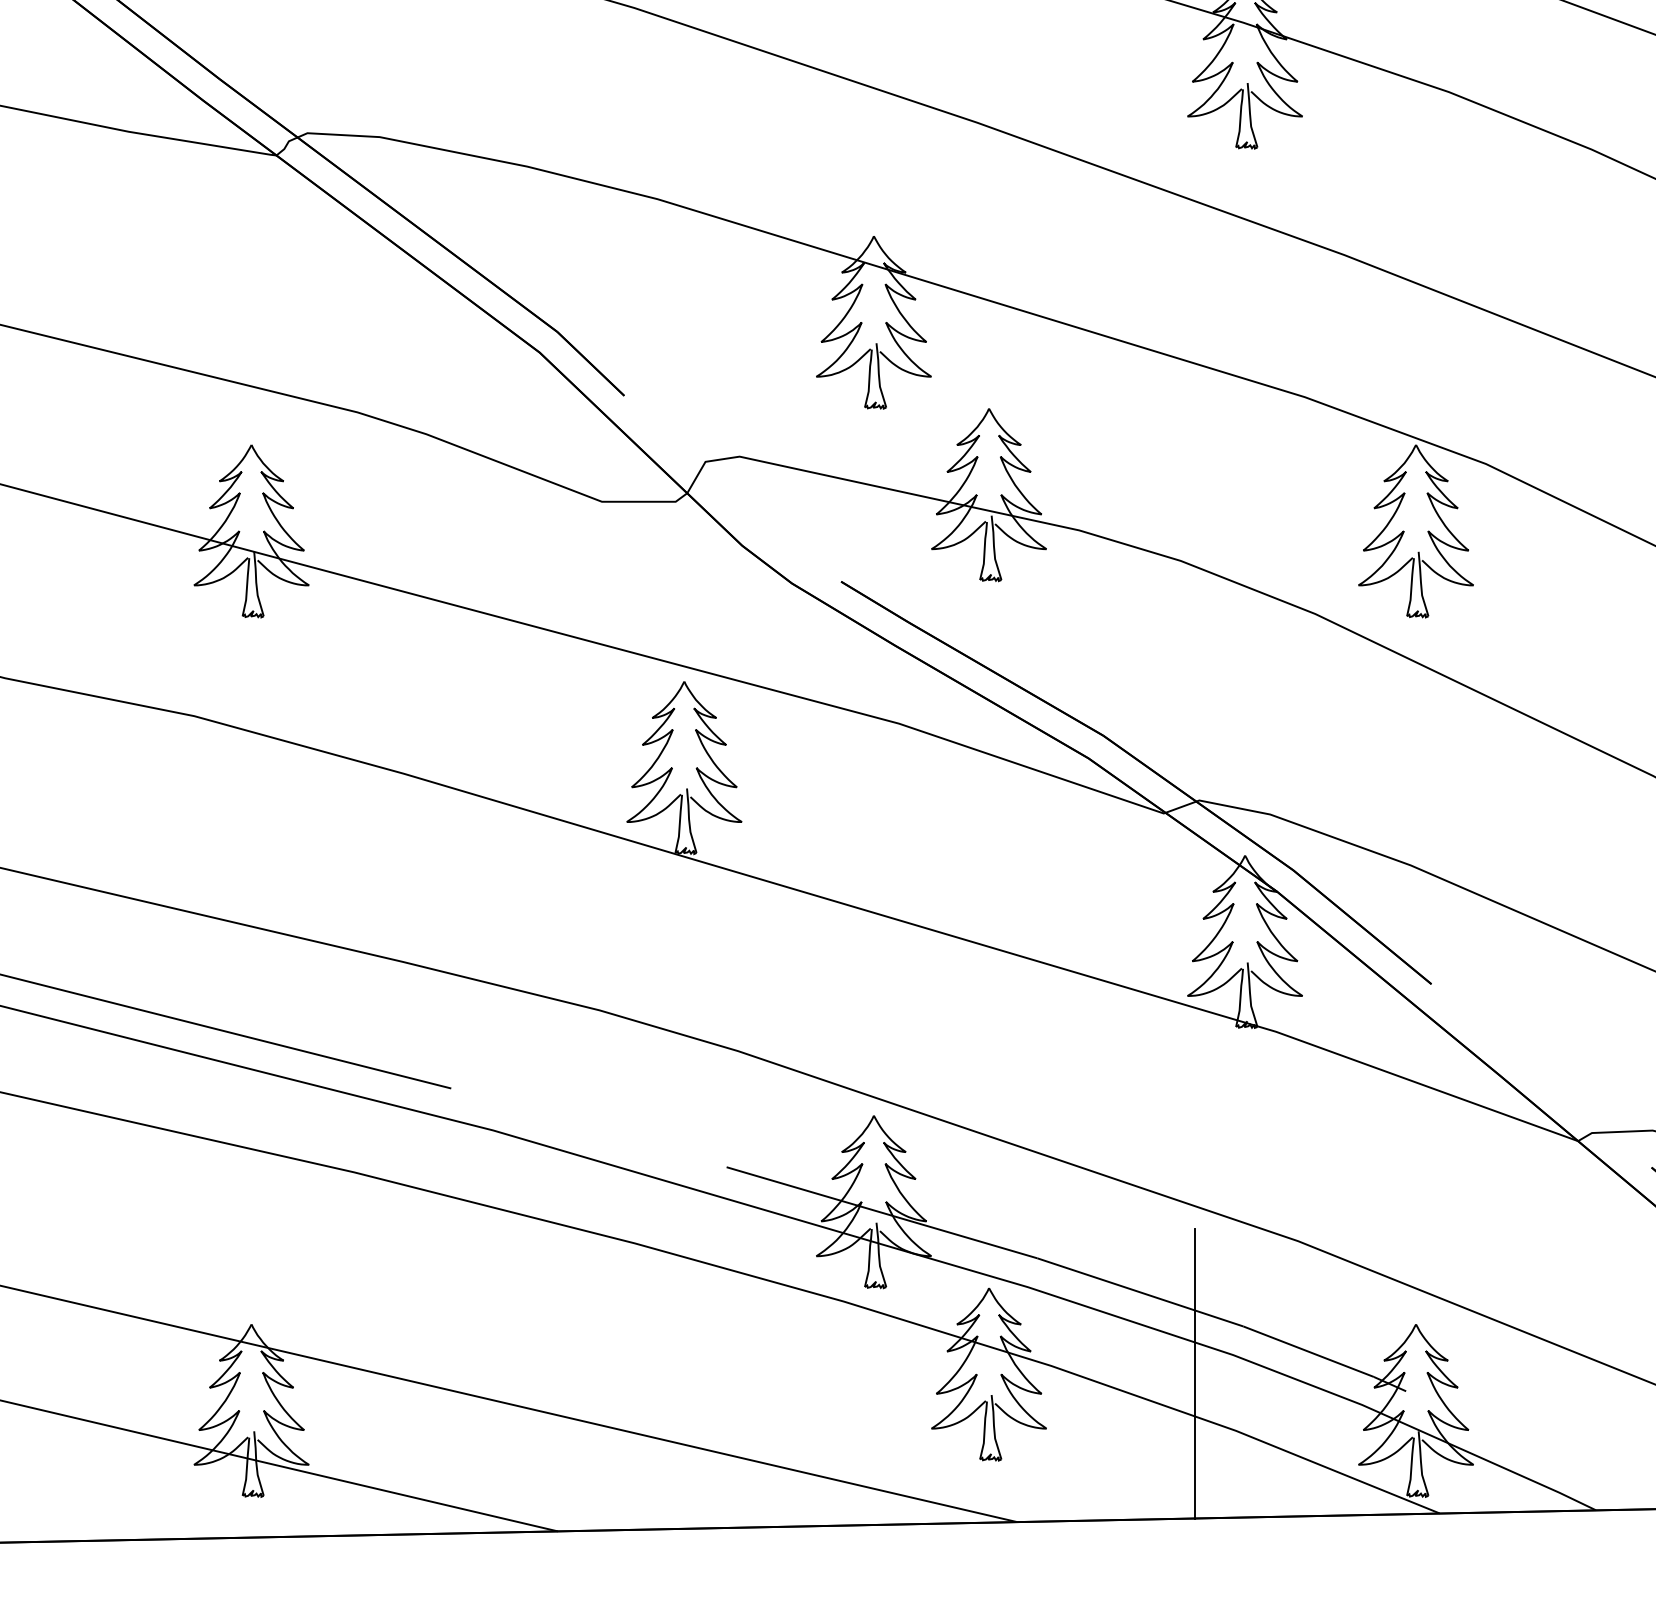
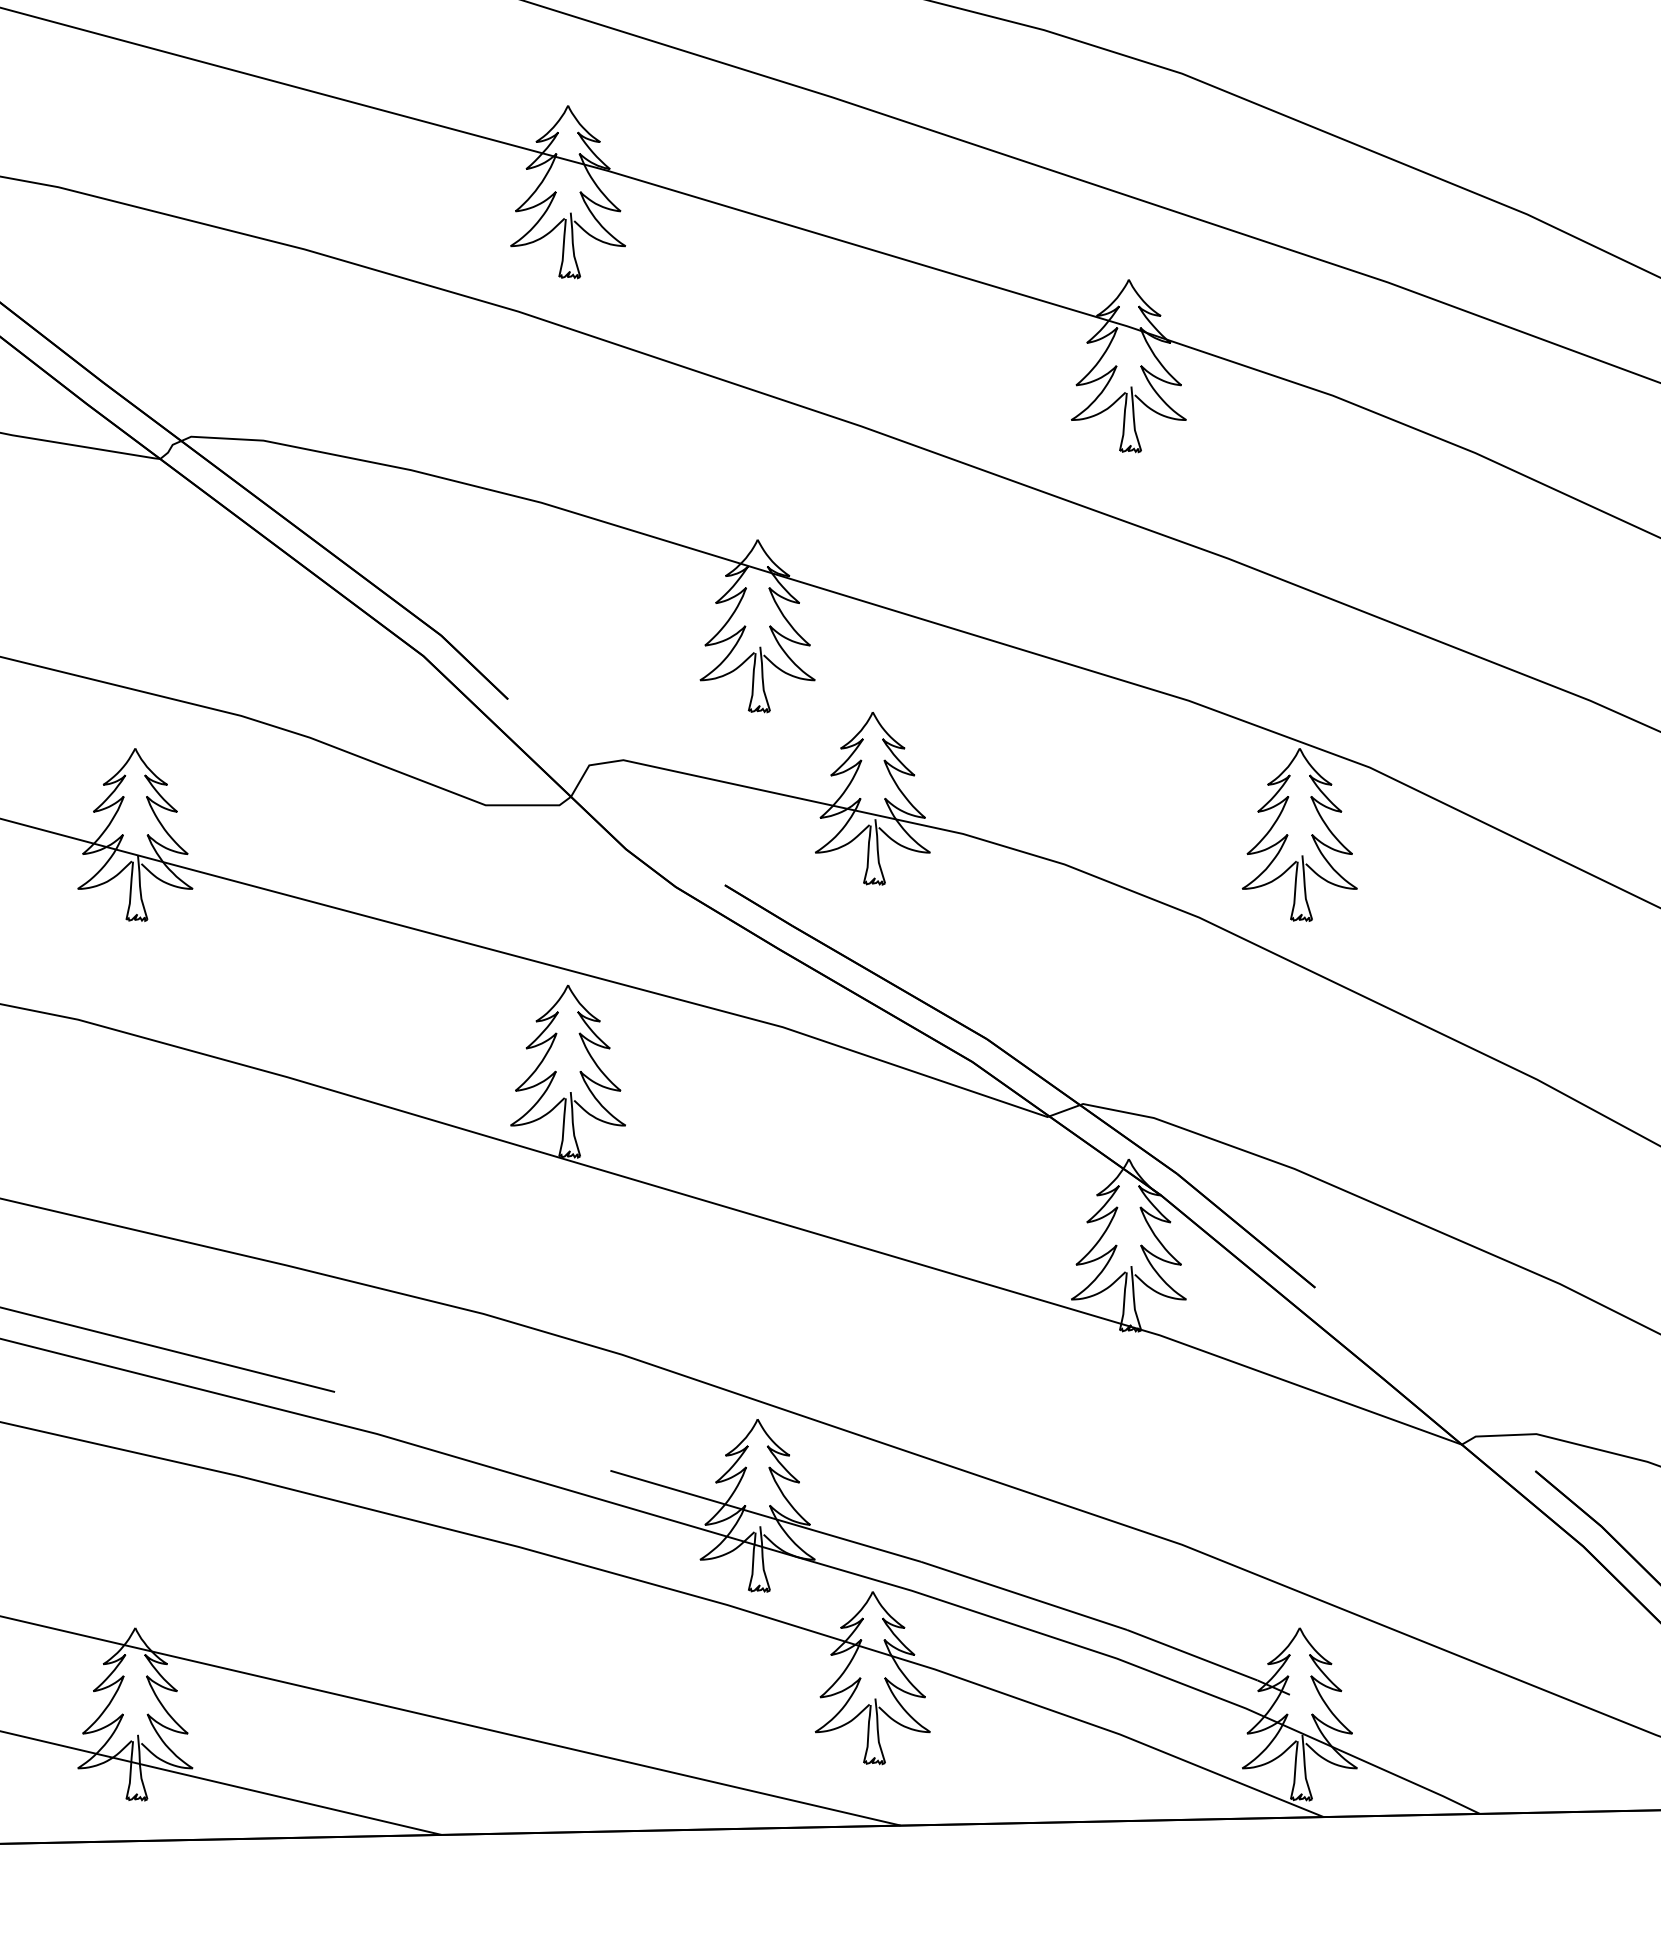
line: (1195, 1373) -> (1079, 1677), removed

